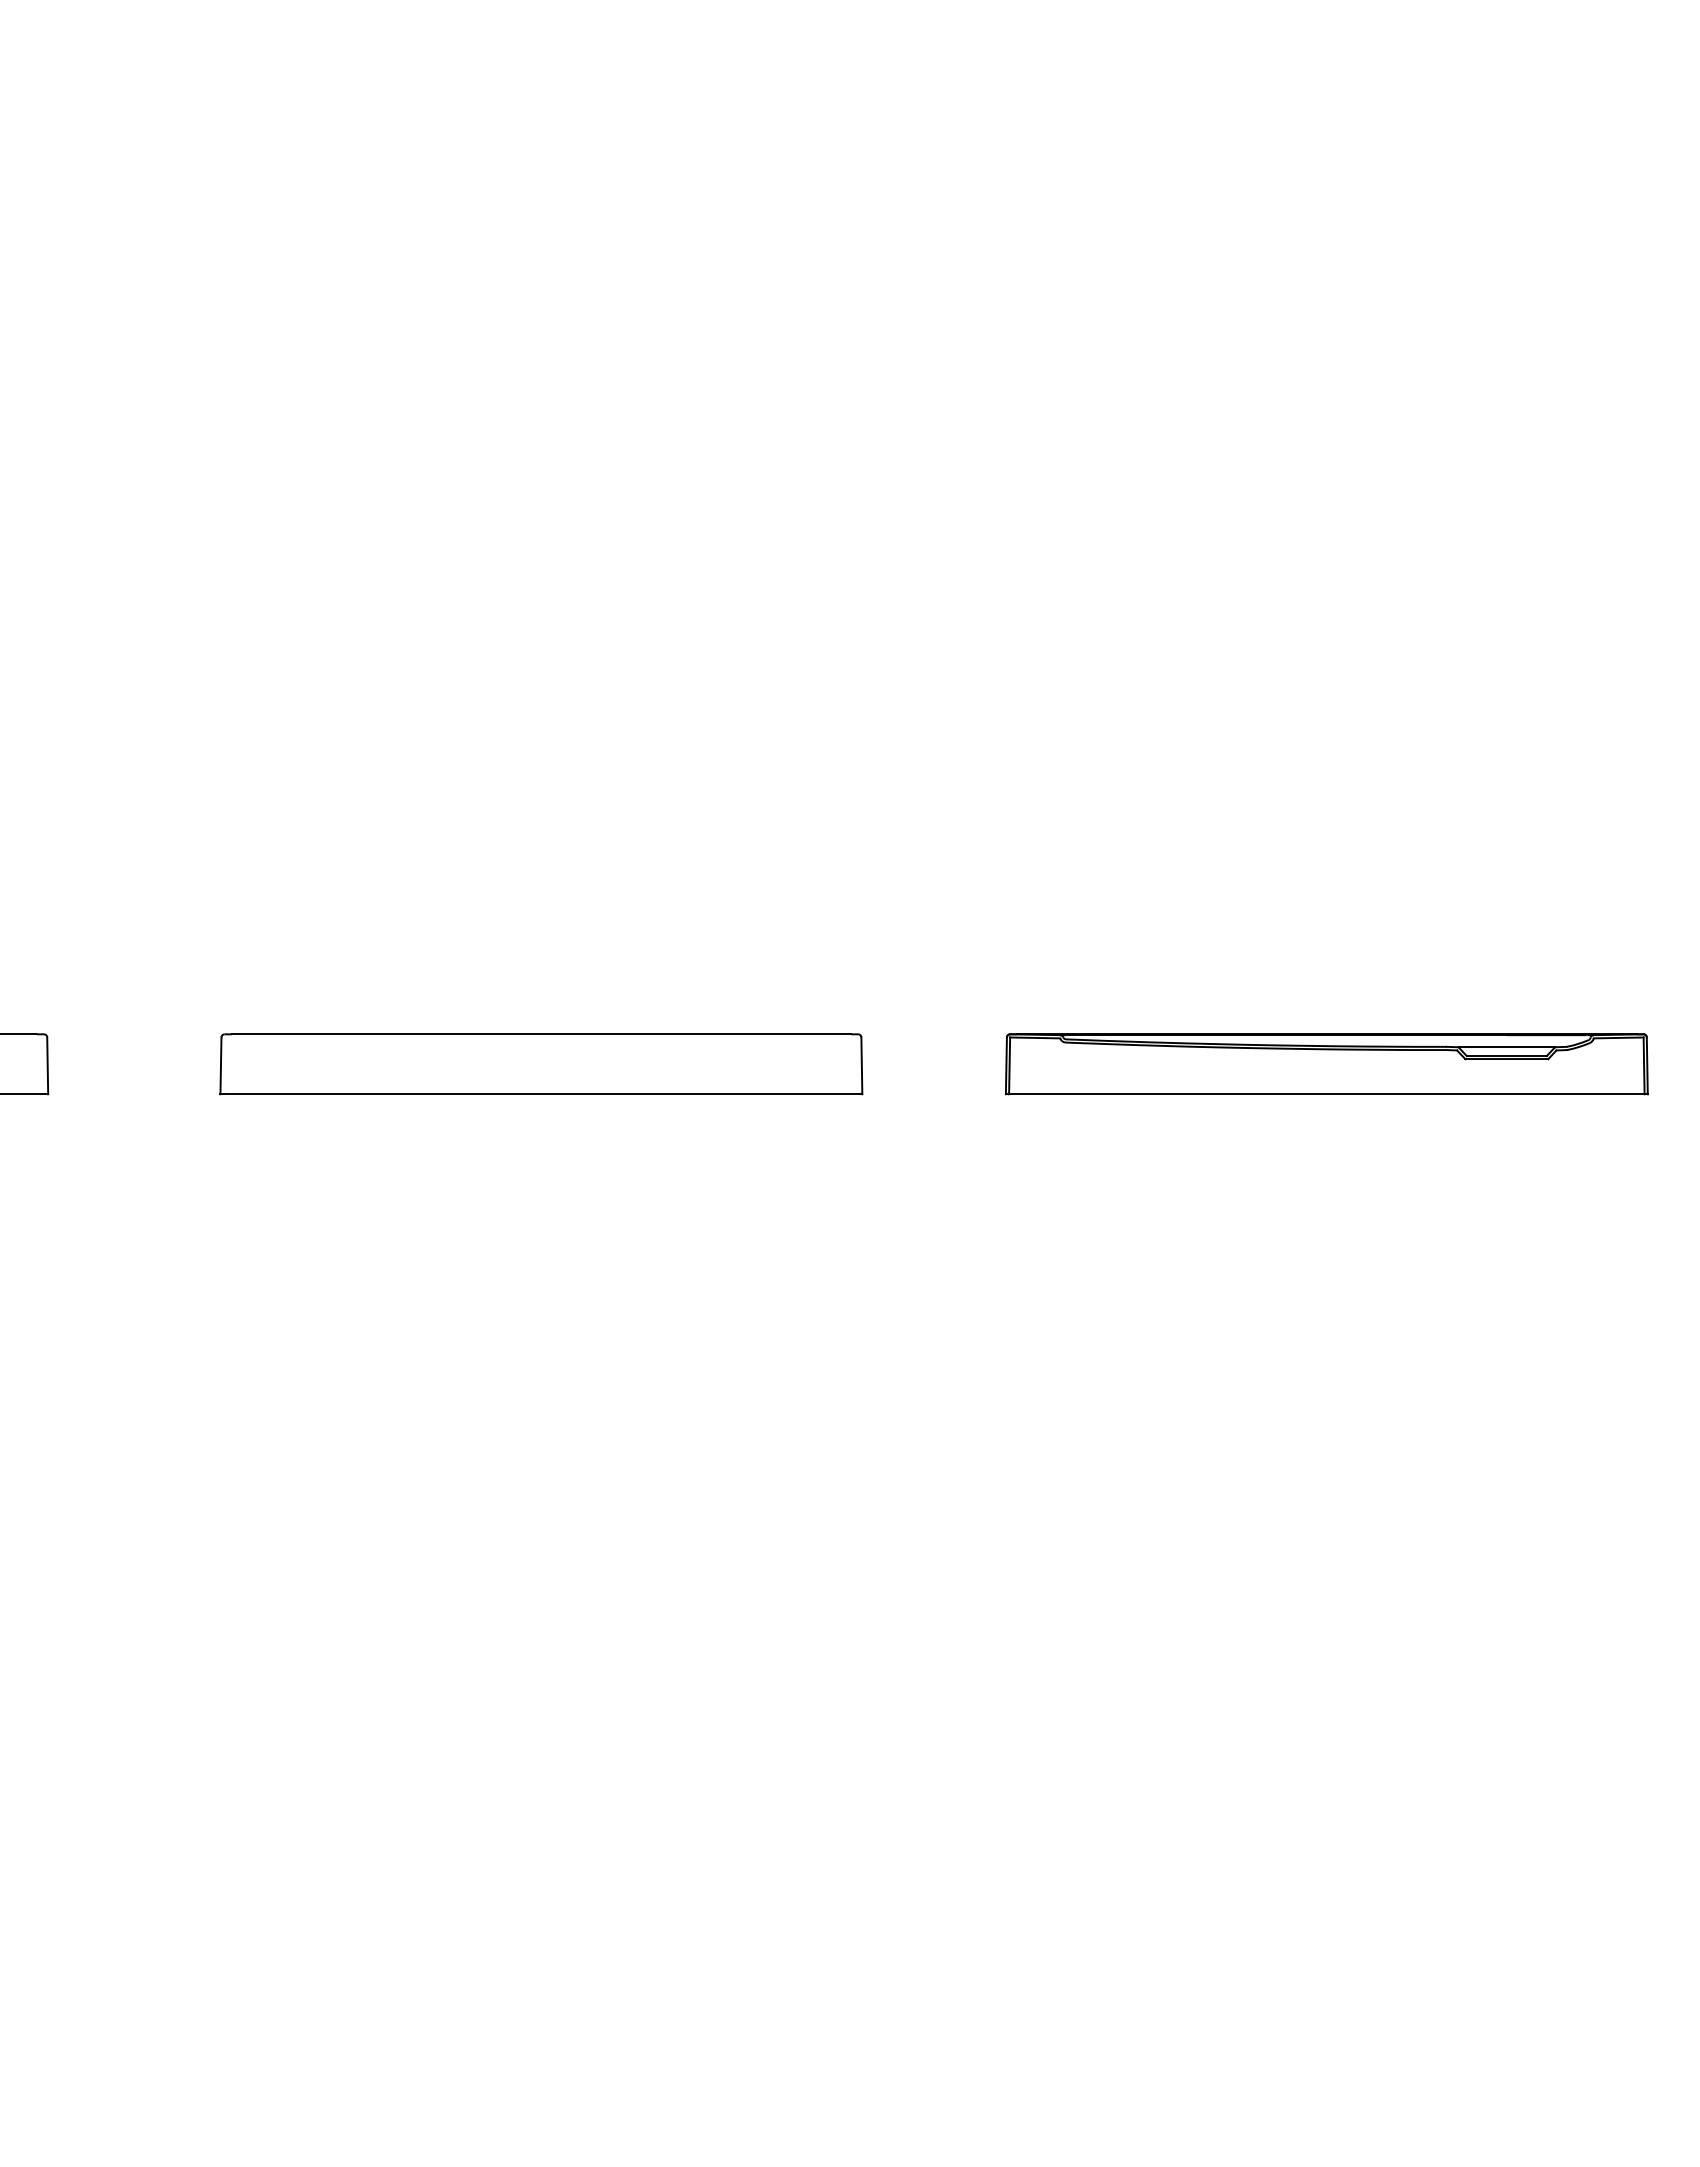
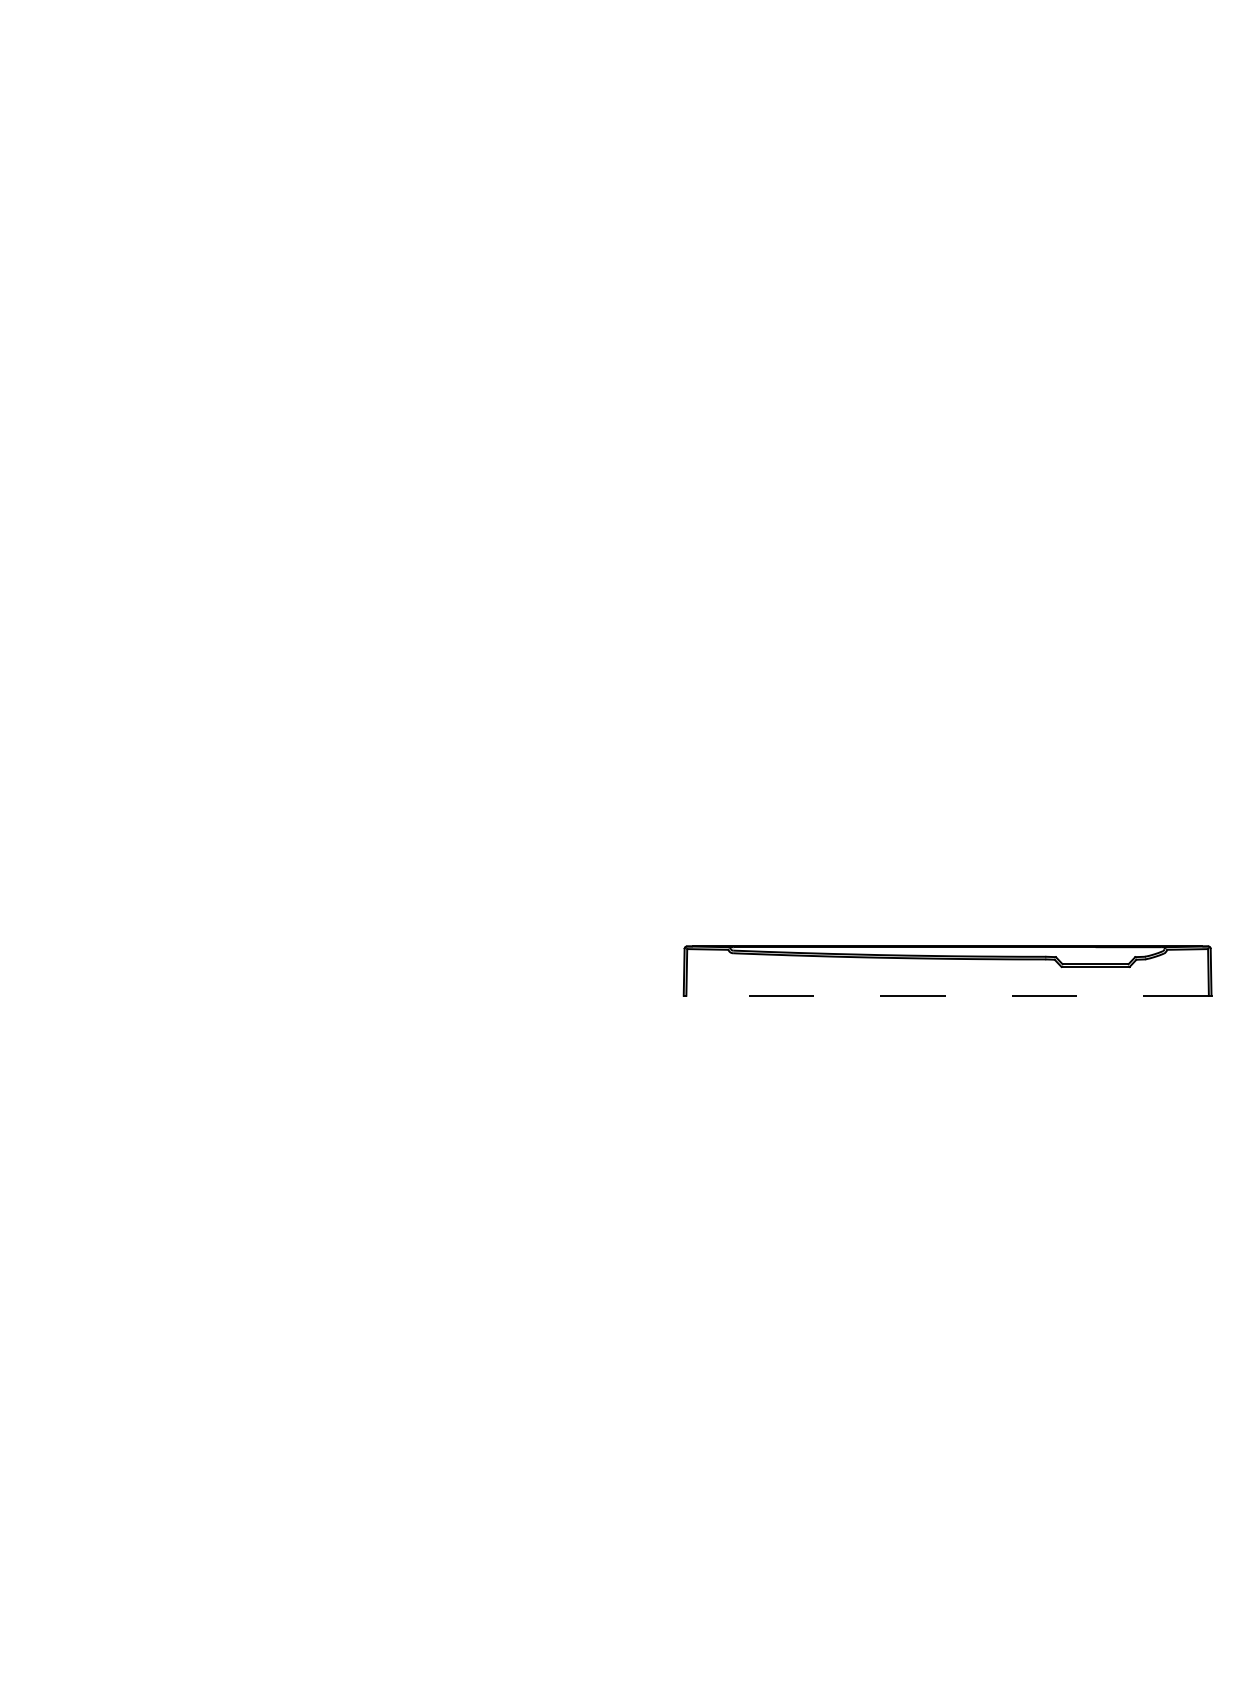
line: (1506, 1047) -> (1095, 957), removed
part: (541, 1064) -> (301, 971), removed
line: (1326, 1094) -> (947, 995), solid -> dashed

